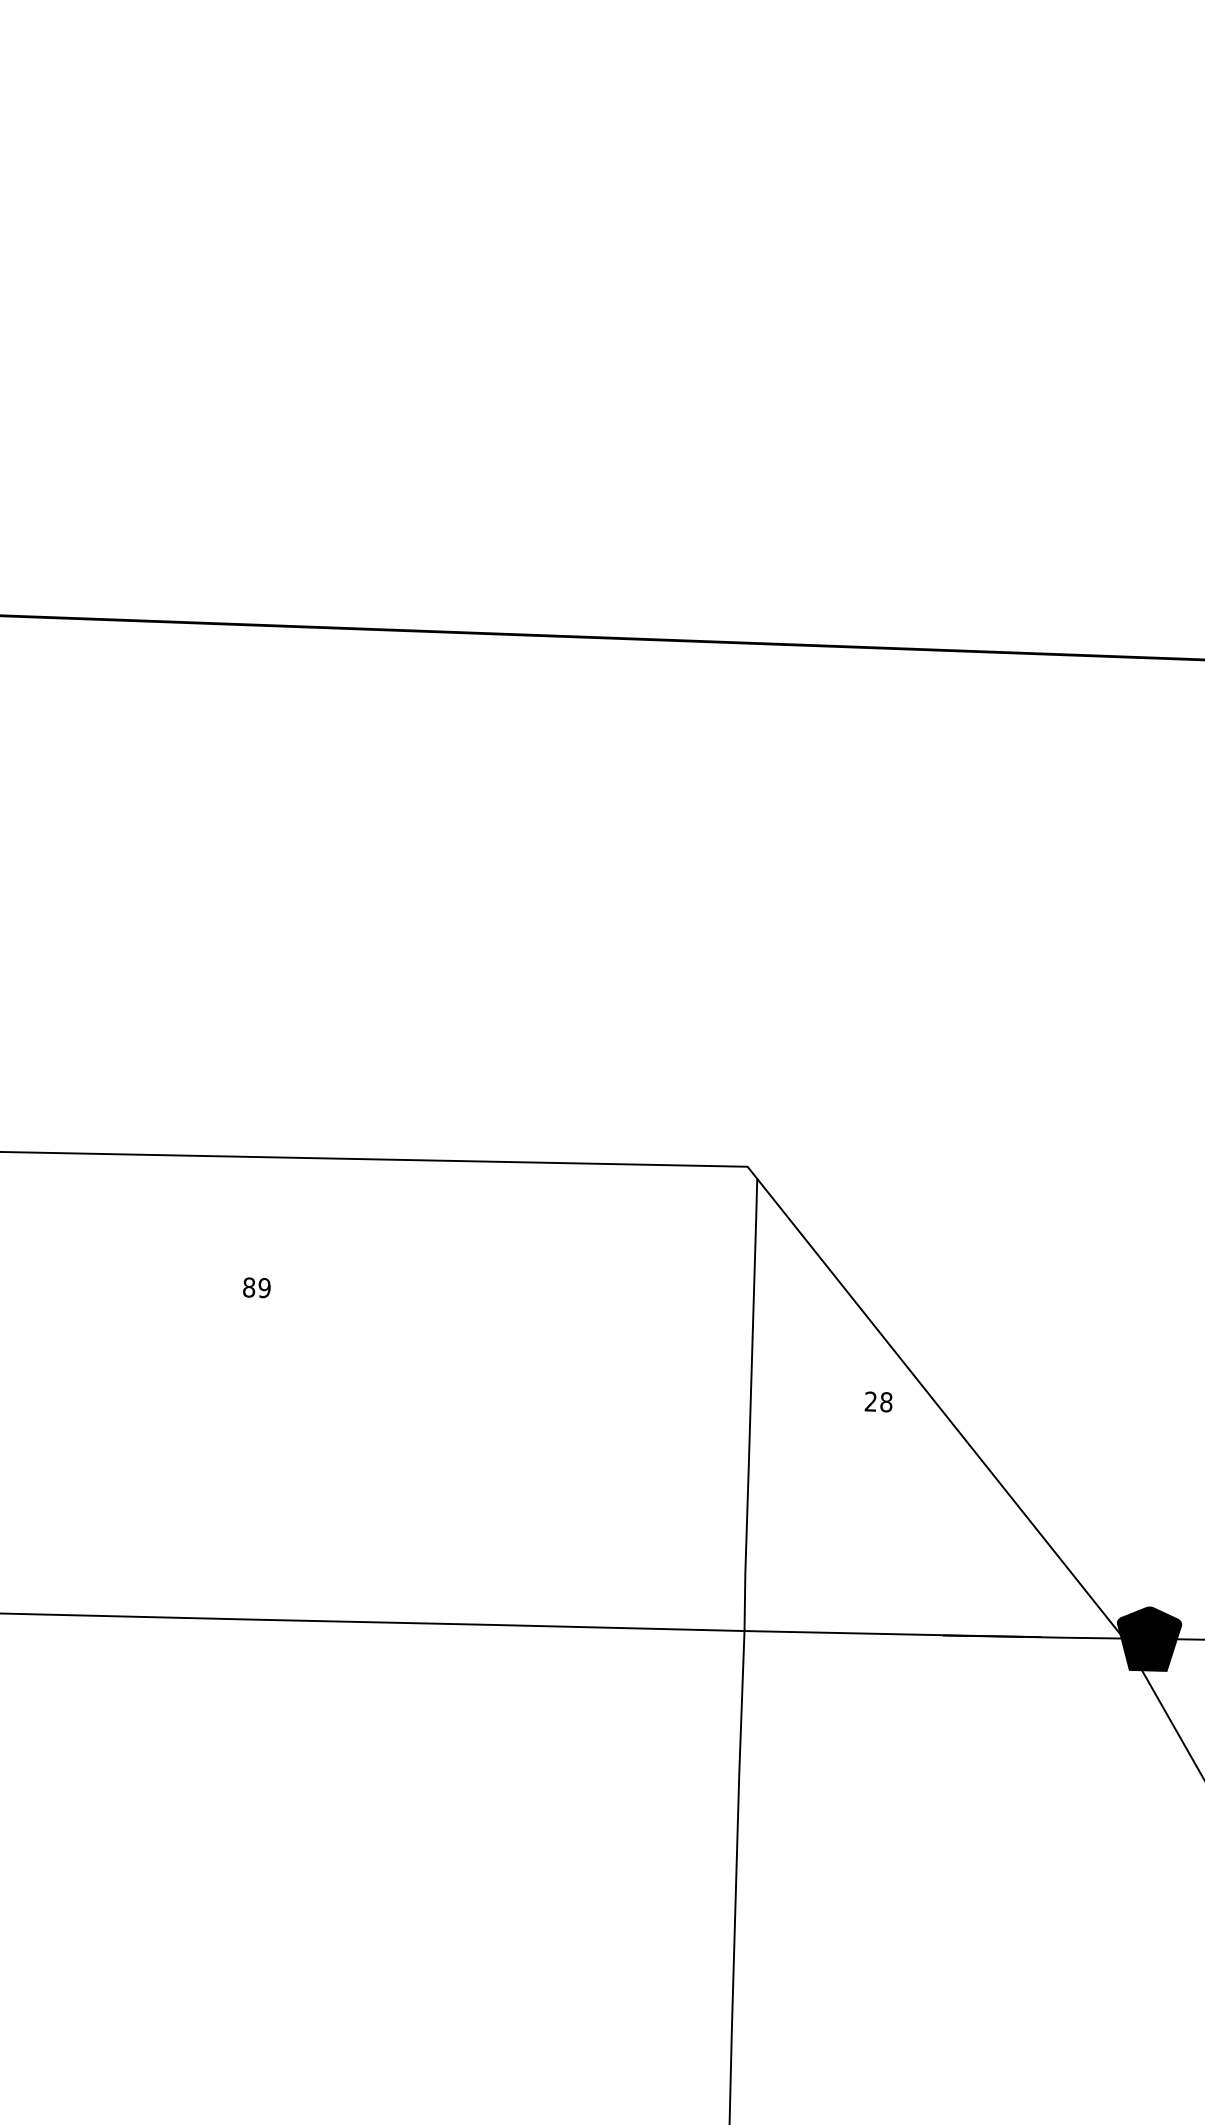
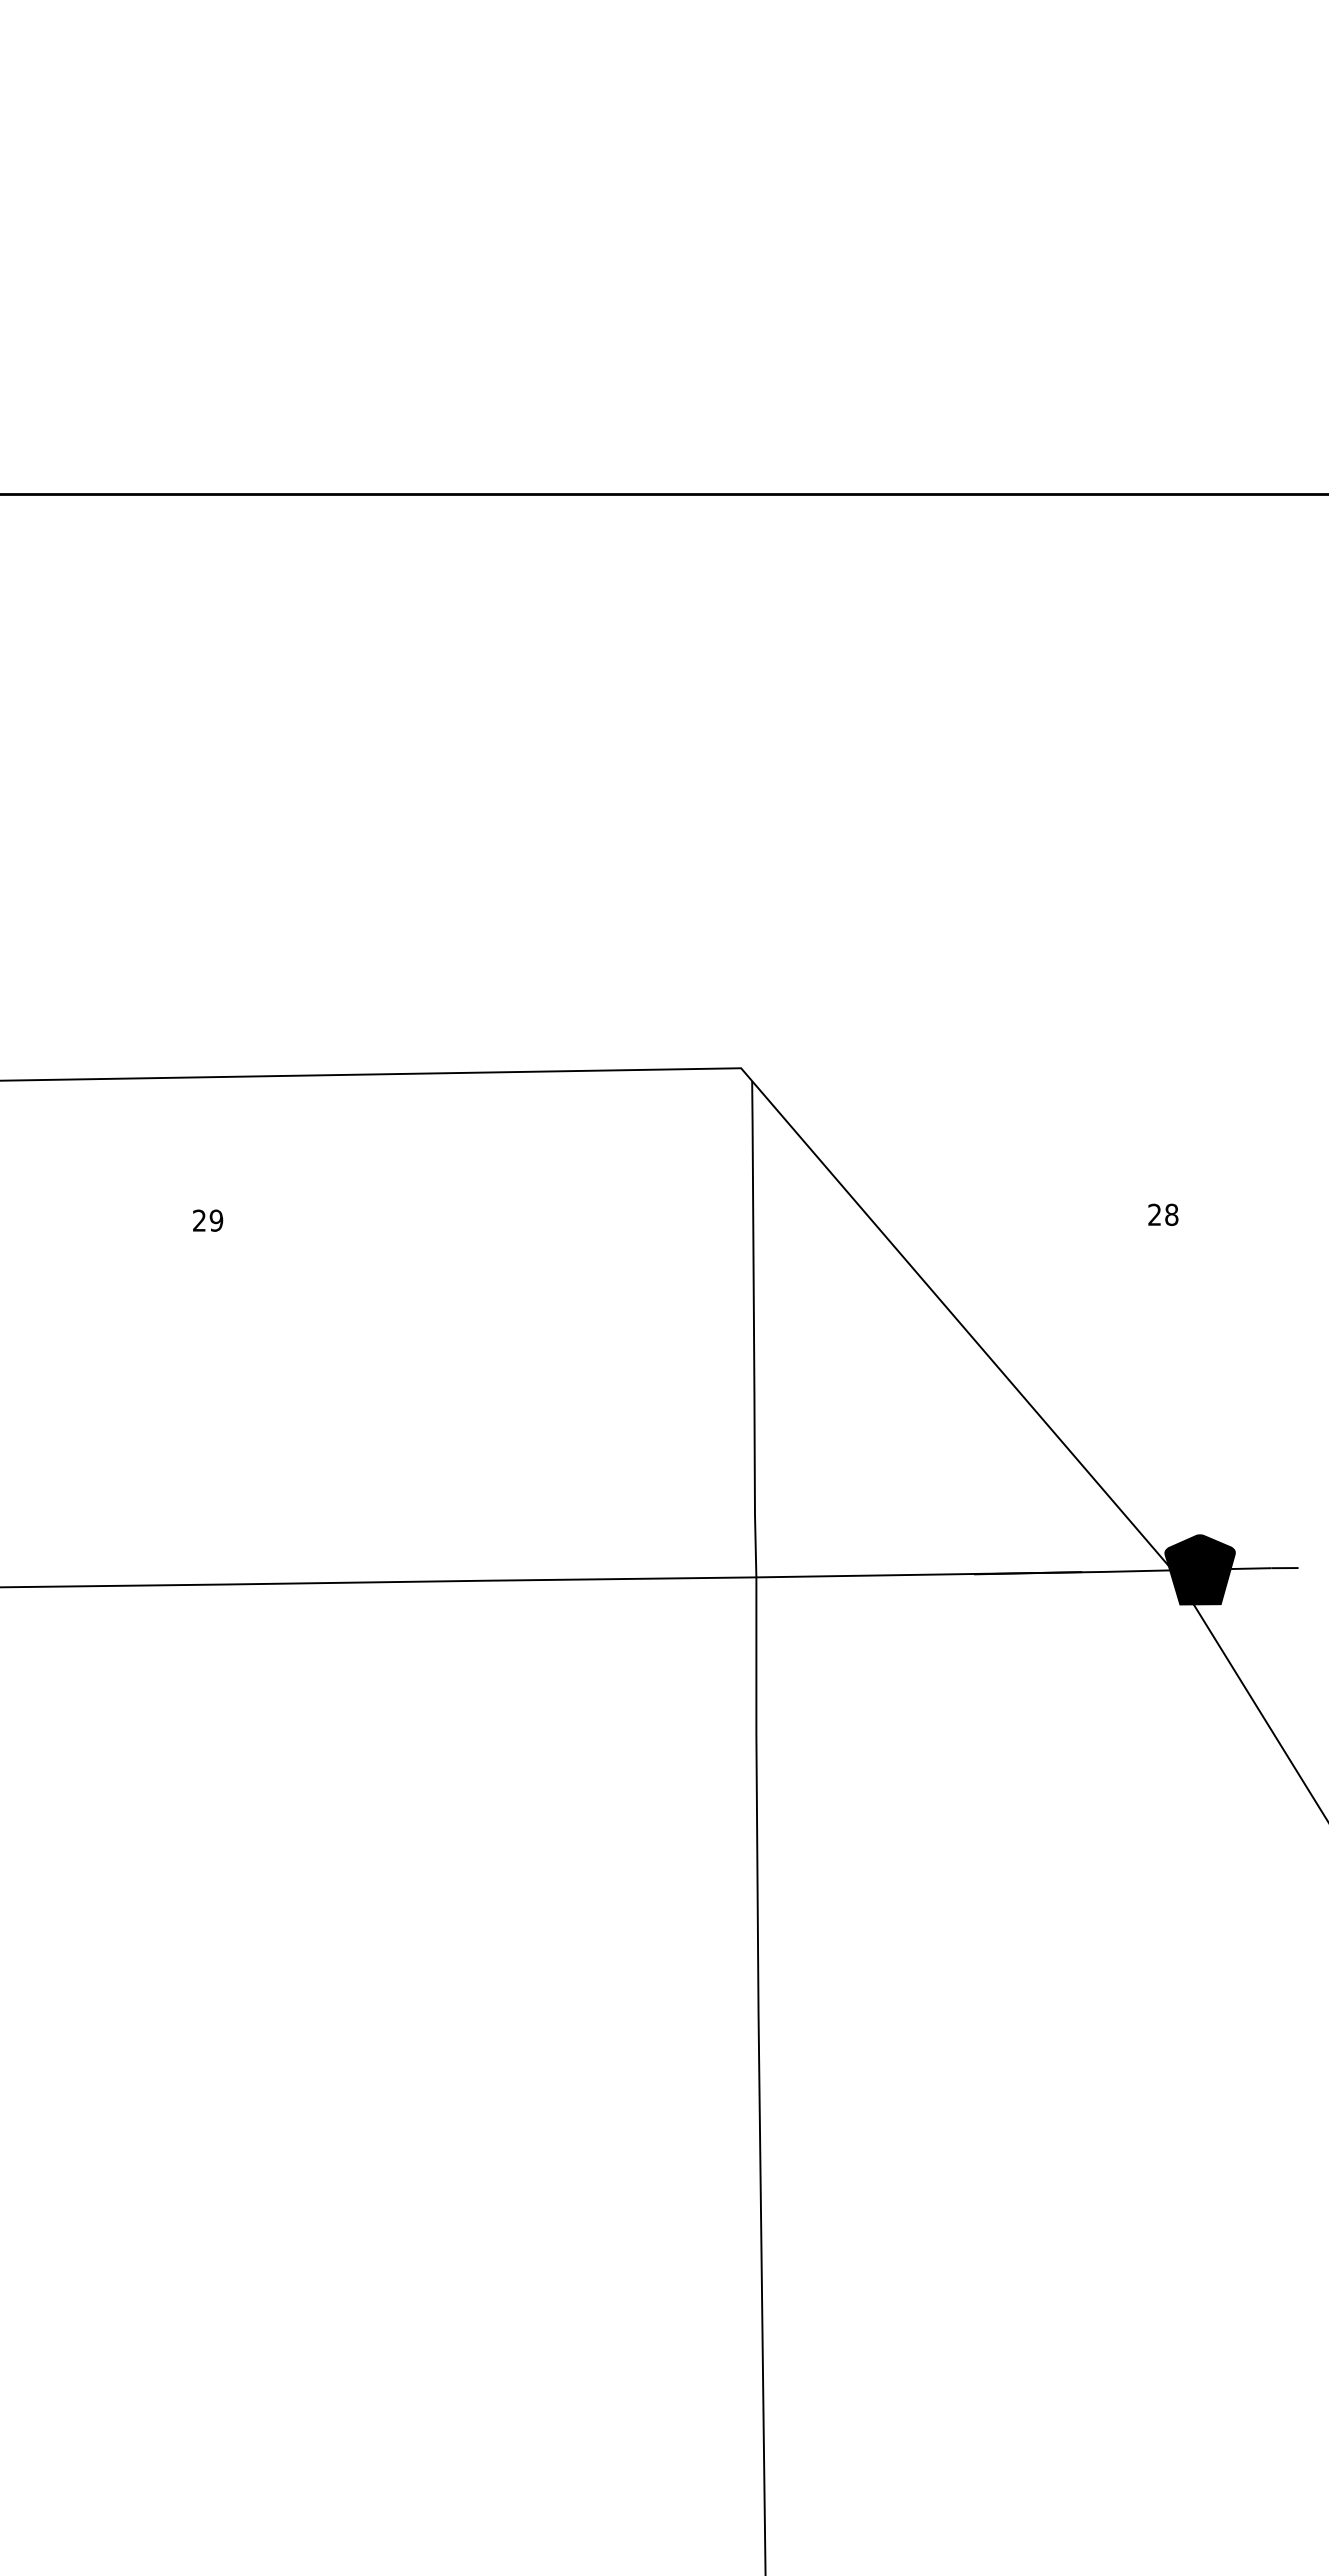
text: (249, 1287) -> (199, 1220), 89 -> 29
text: (878, 1401) -> (1163, 1214), moved

